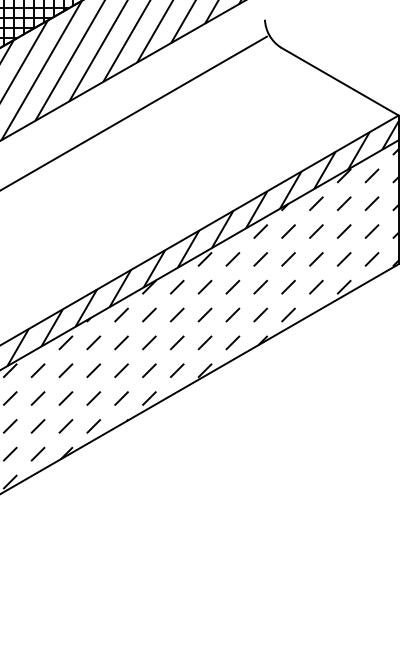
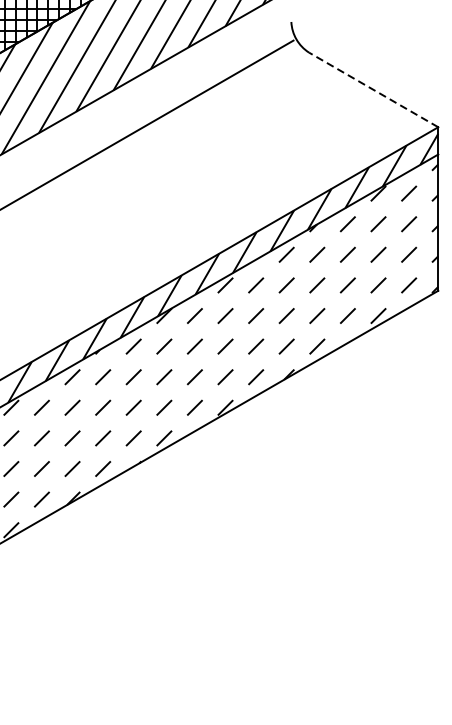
line: (339, 81) -> (373, 89), solid -> dashed

